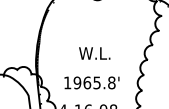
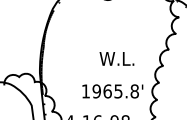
text: (94, 53) -> (116, 58), moved
text: (91, 82) -> (112, 90), moved

